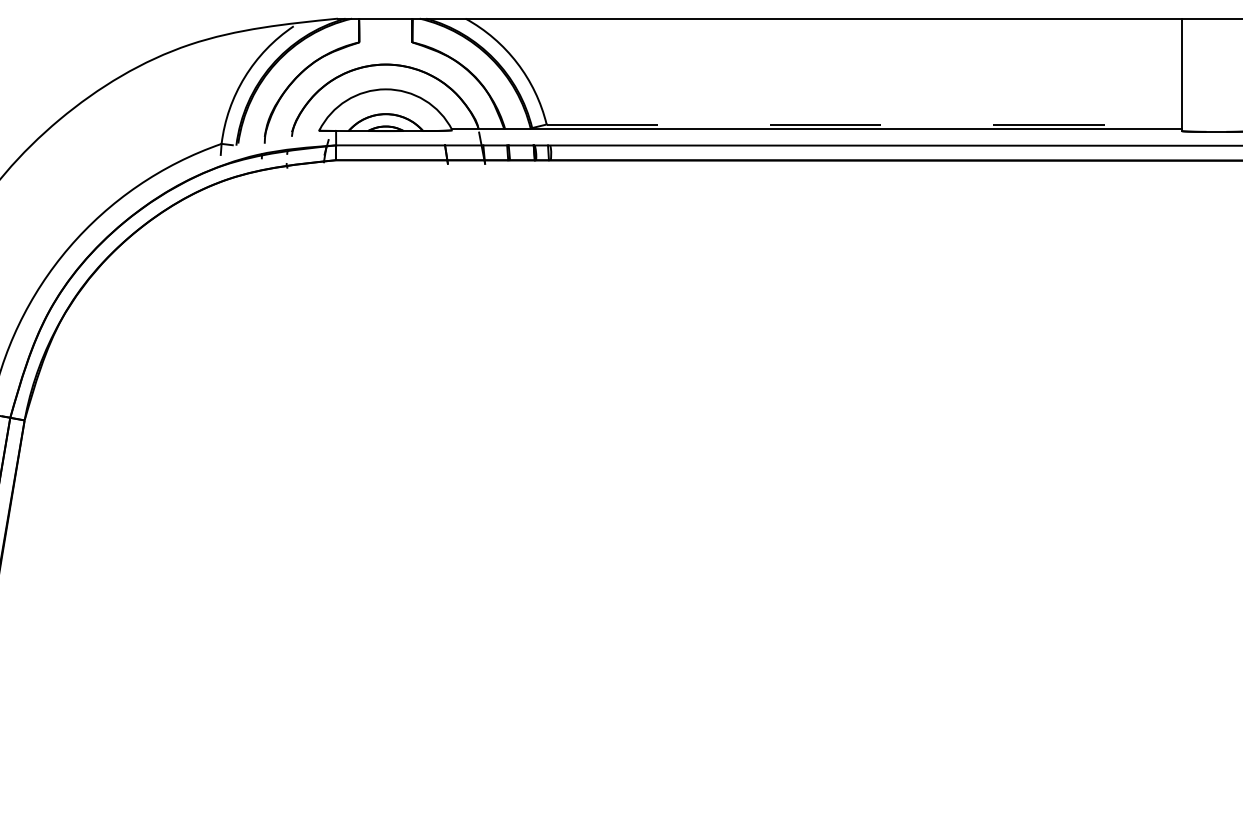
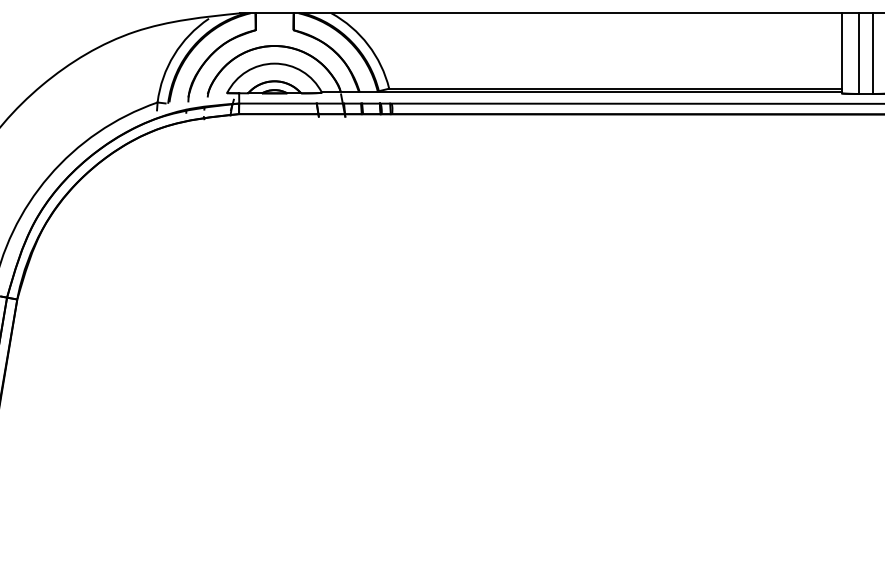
line: (1206, 74) -> (859, 53), added
line: (1226, 74) -> (873, 53), added
line: (864, 124) -> (615, 88), dashed -> solid

